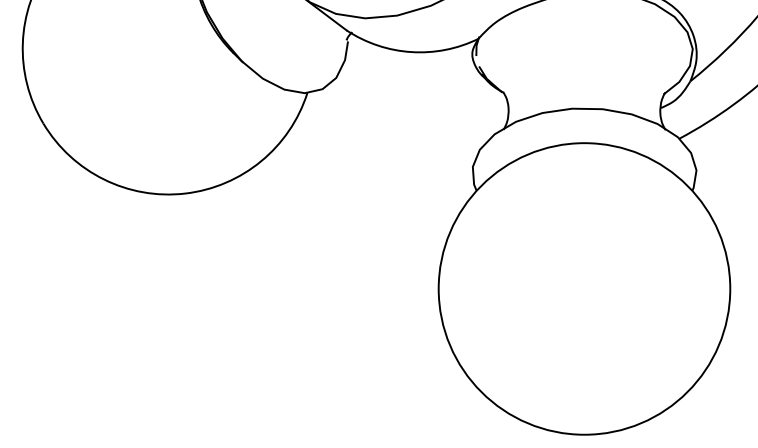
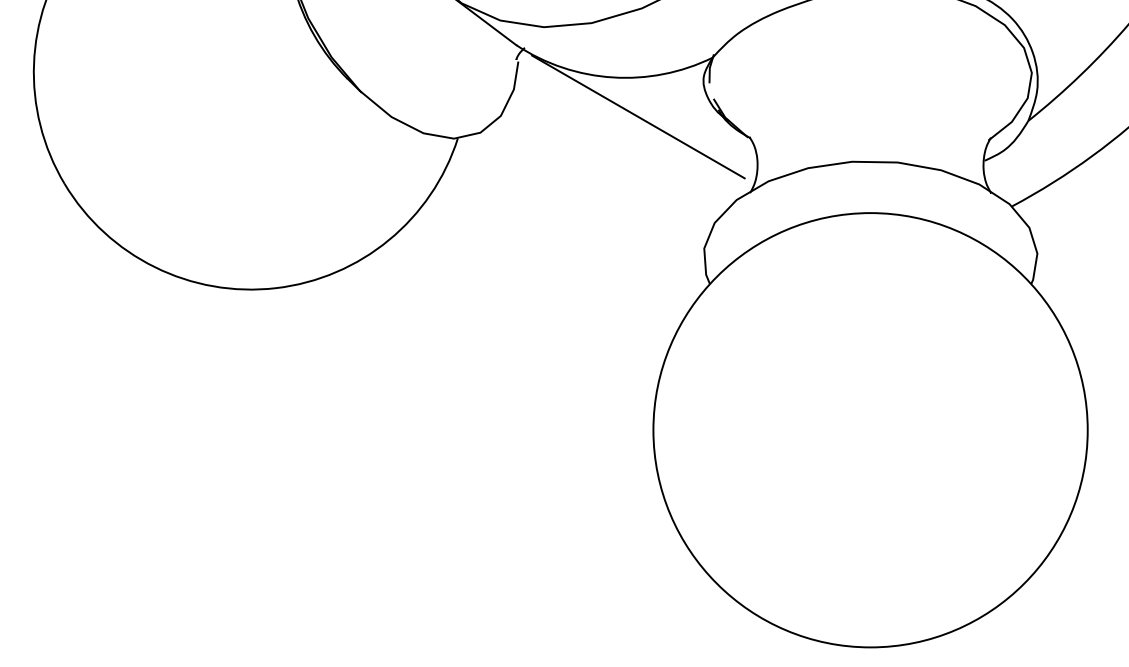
line: (428, 78) -> (638, 116), added

